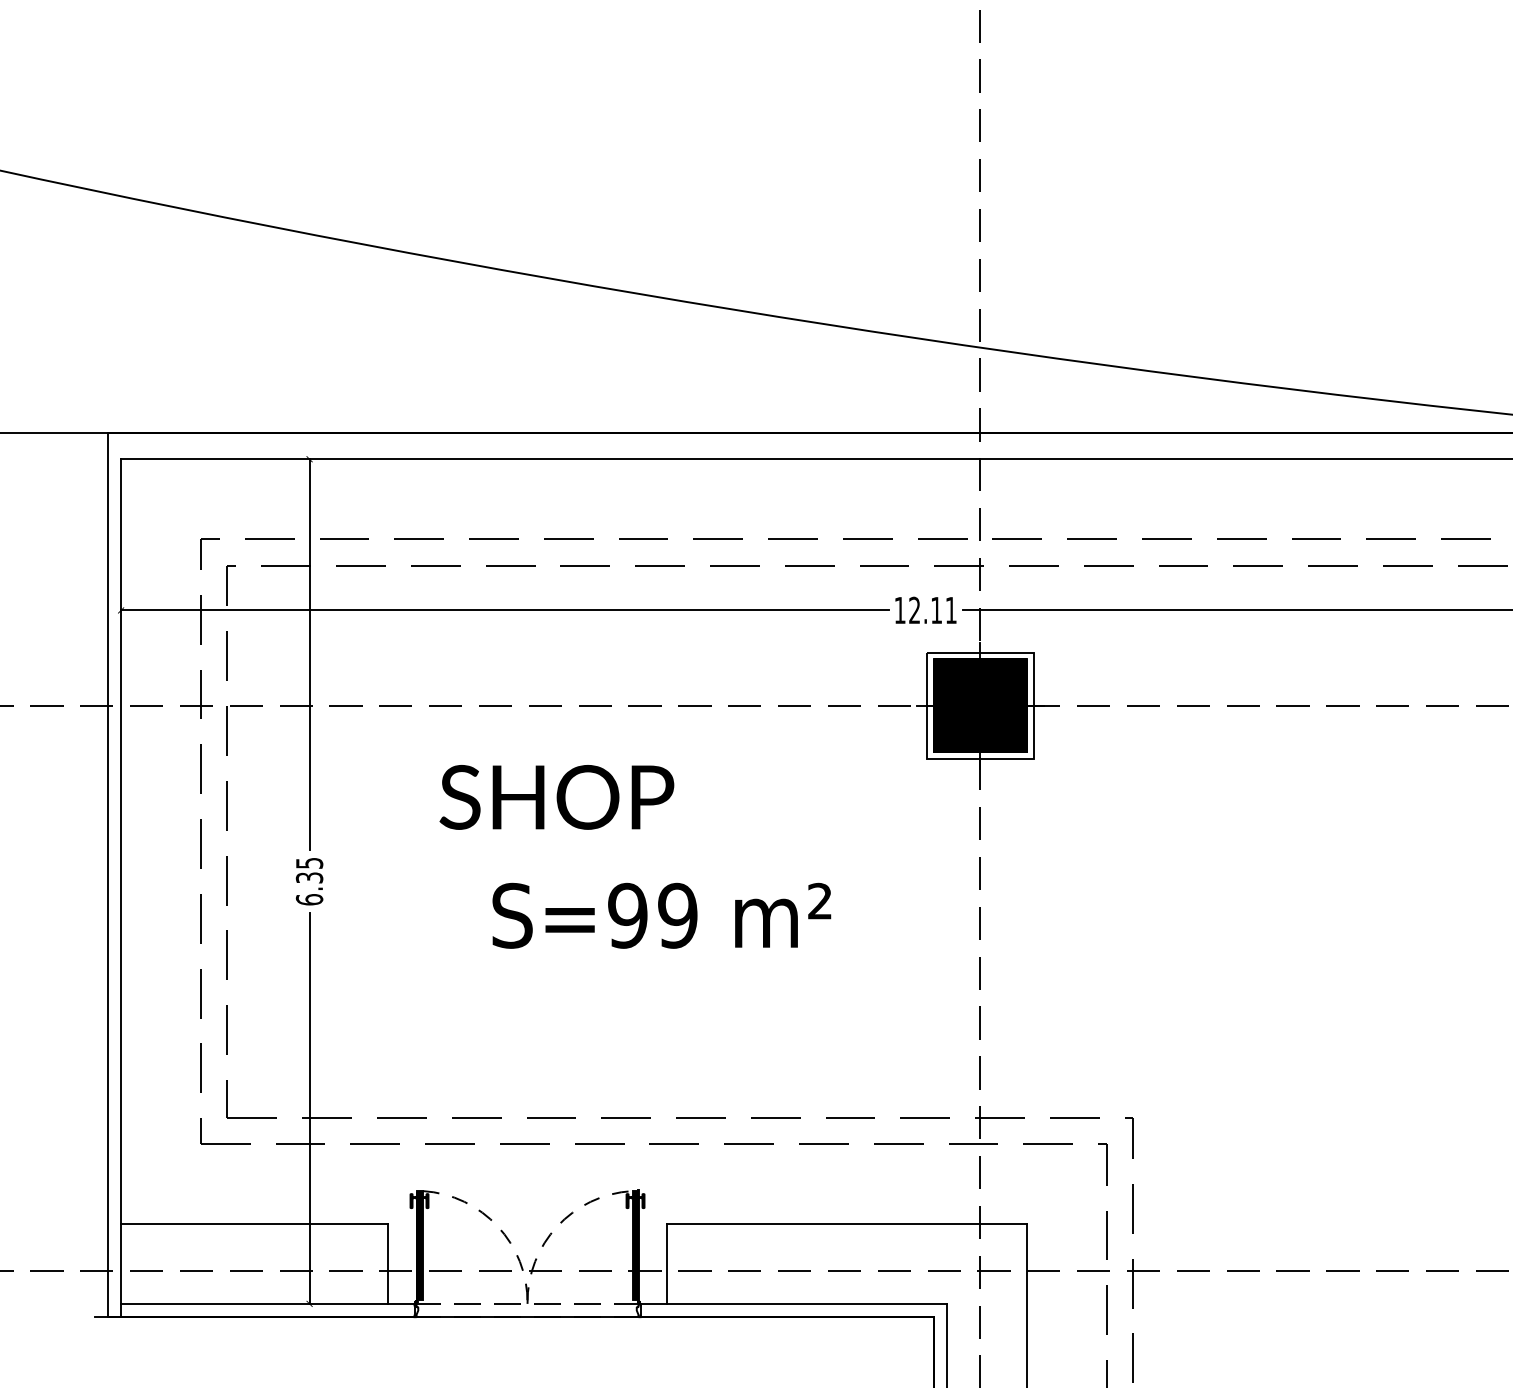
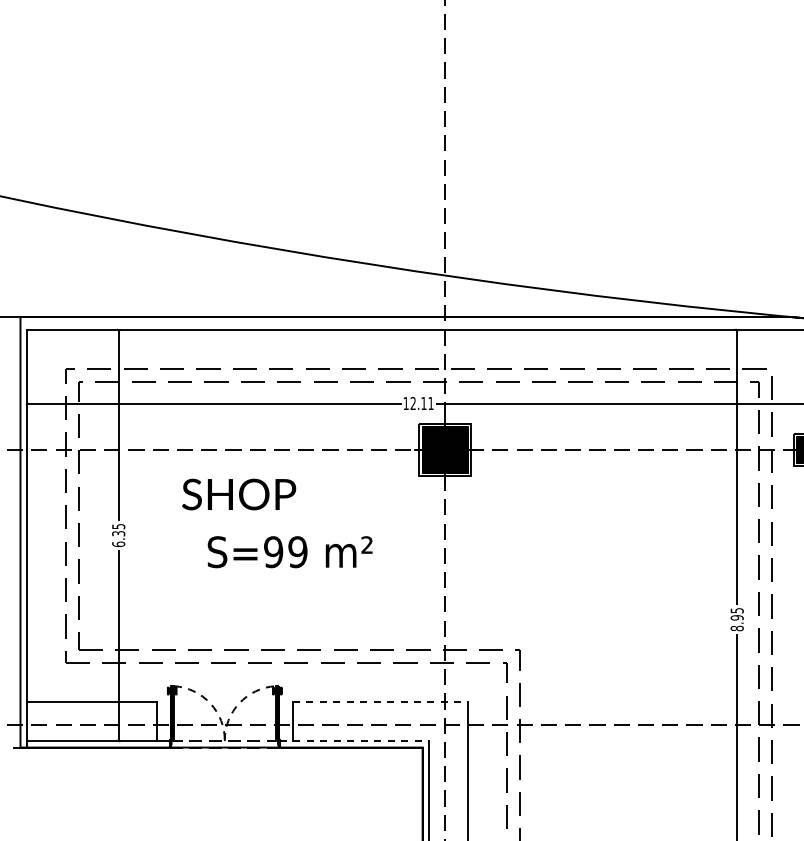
line: (847, 1224) -> (380, 702), solid -> dashed
line: (793, 1304) -> (354, 741), solid -> dashed

